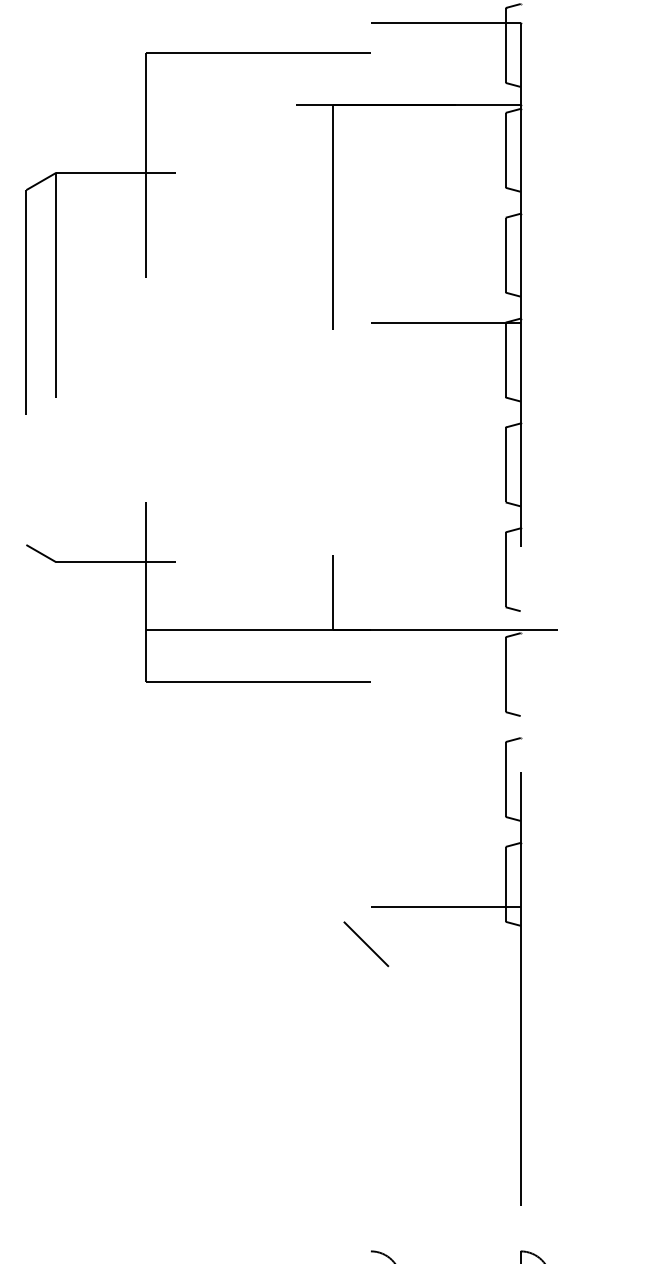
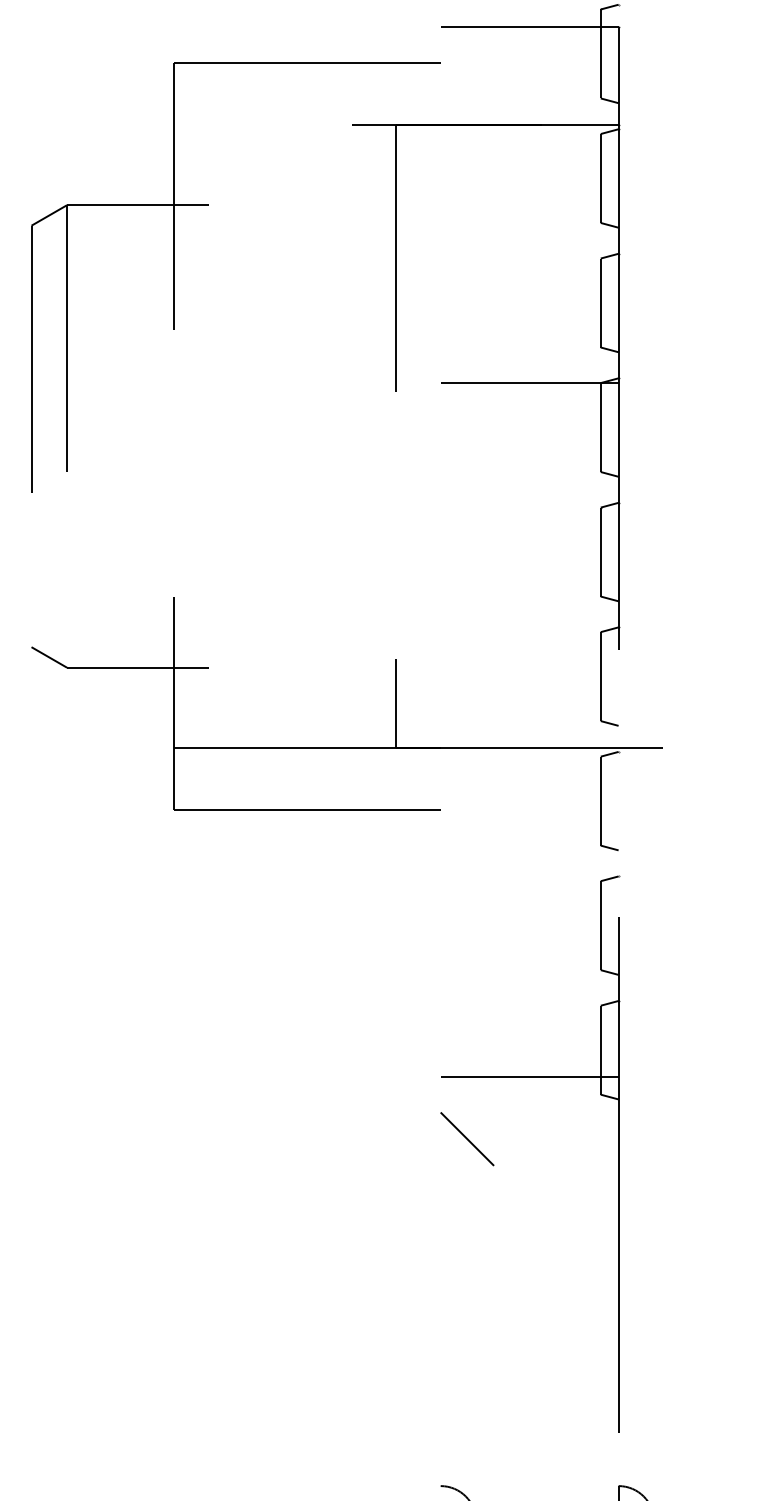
line: (366, 944) -> (467, 1139), moved

